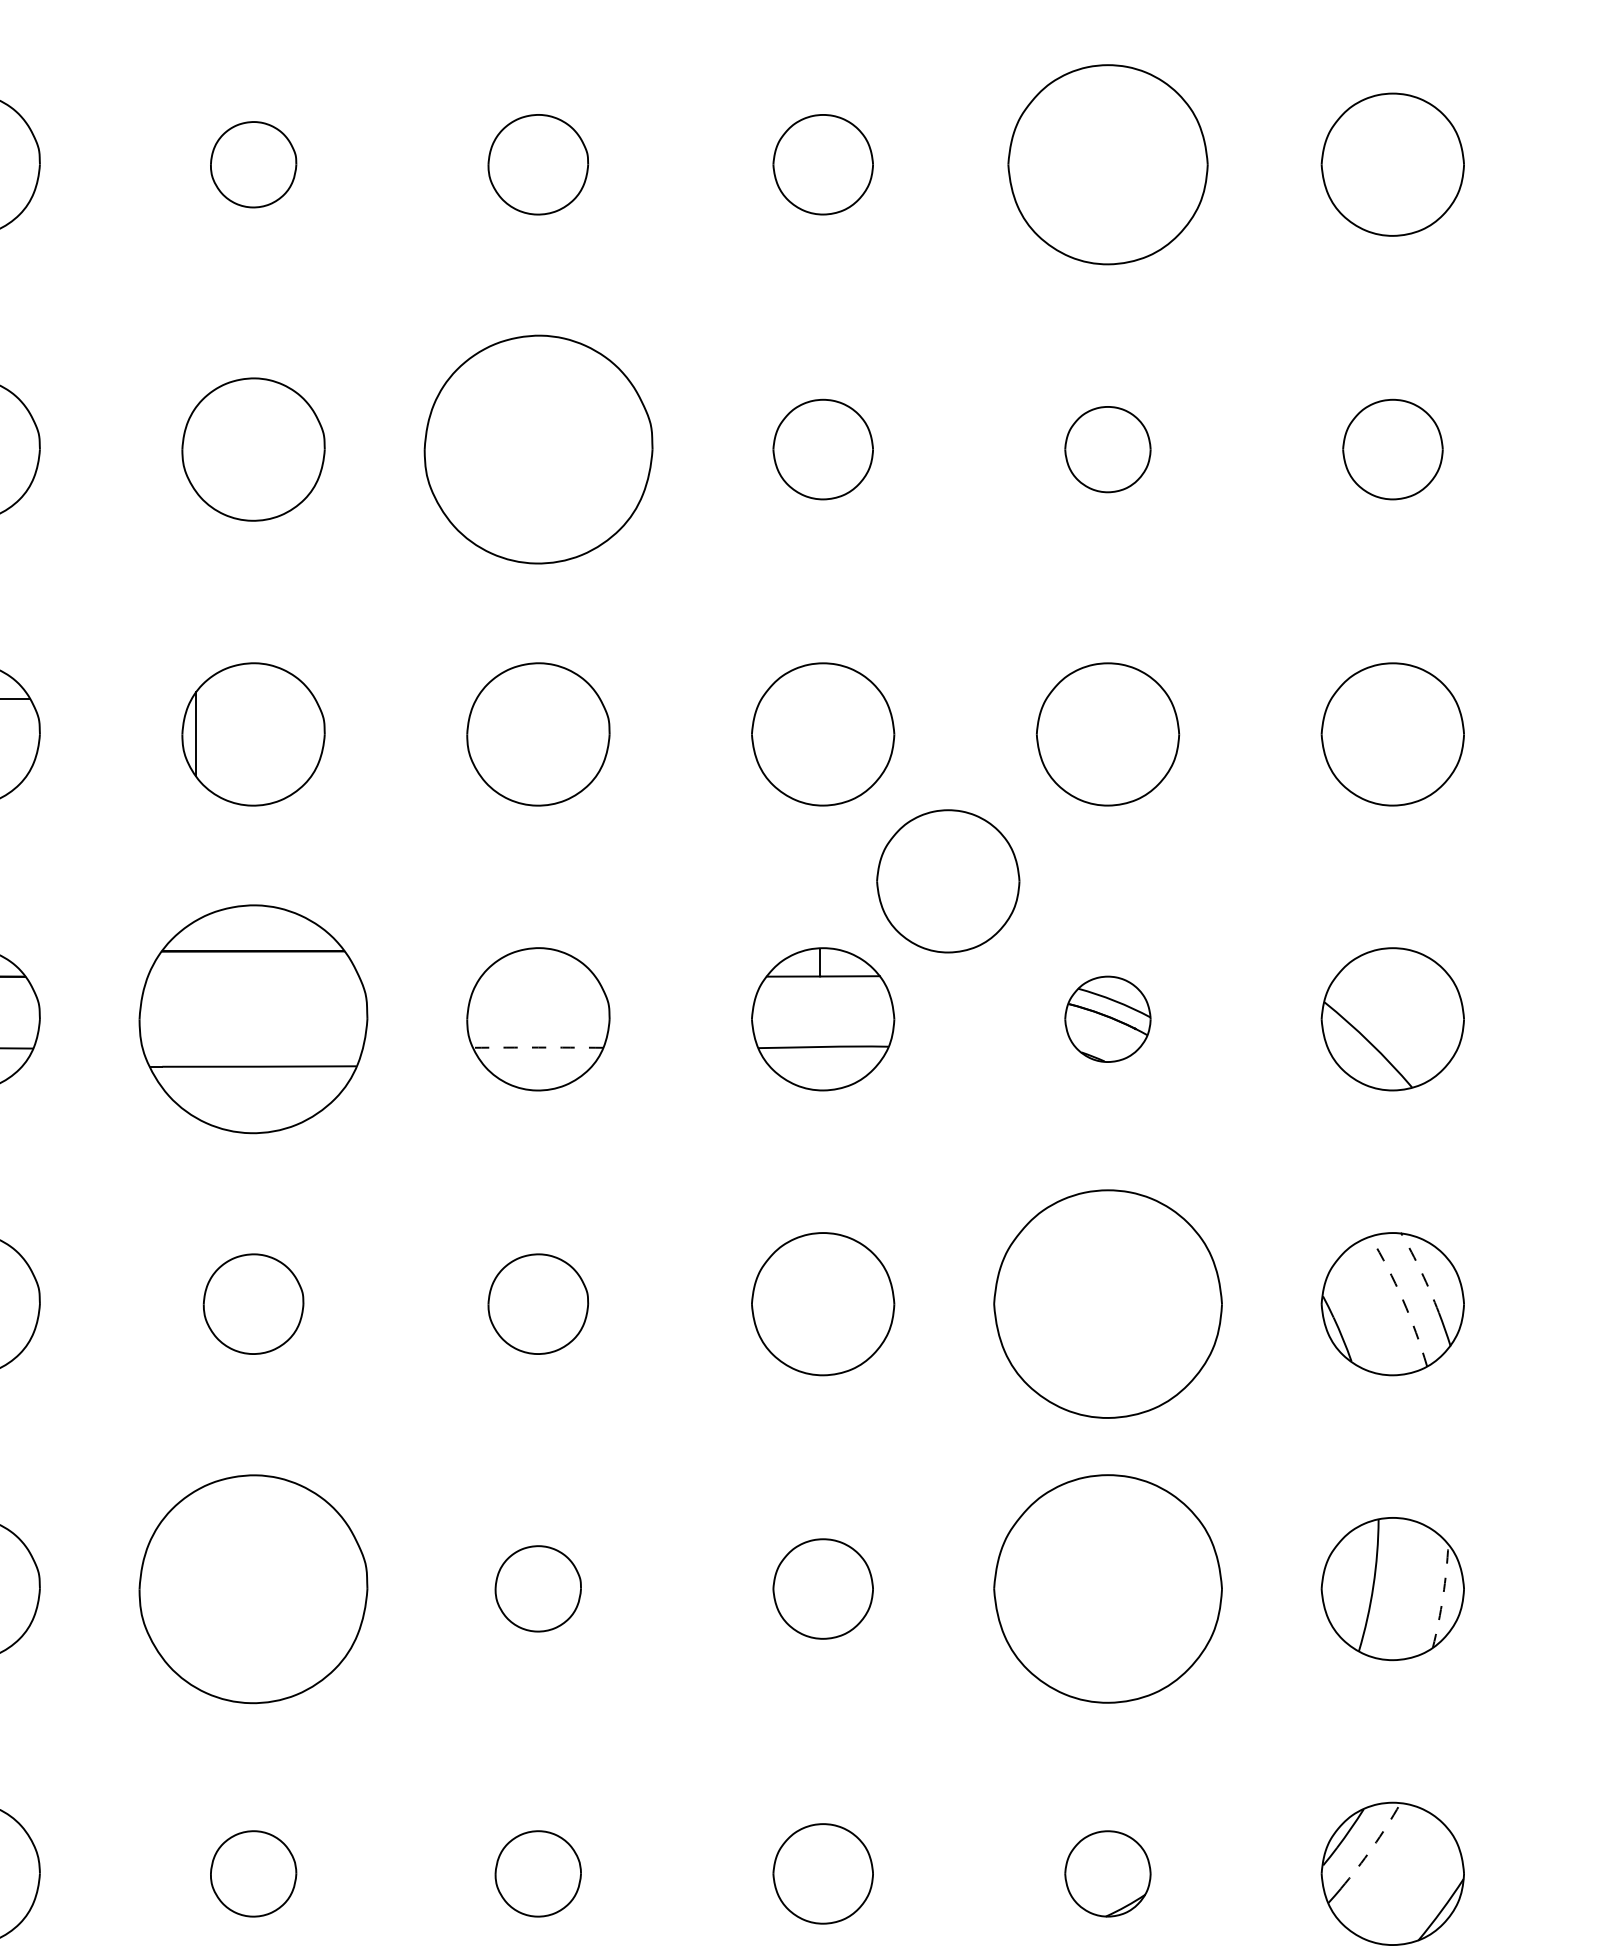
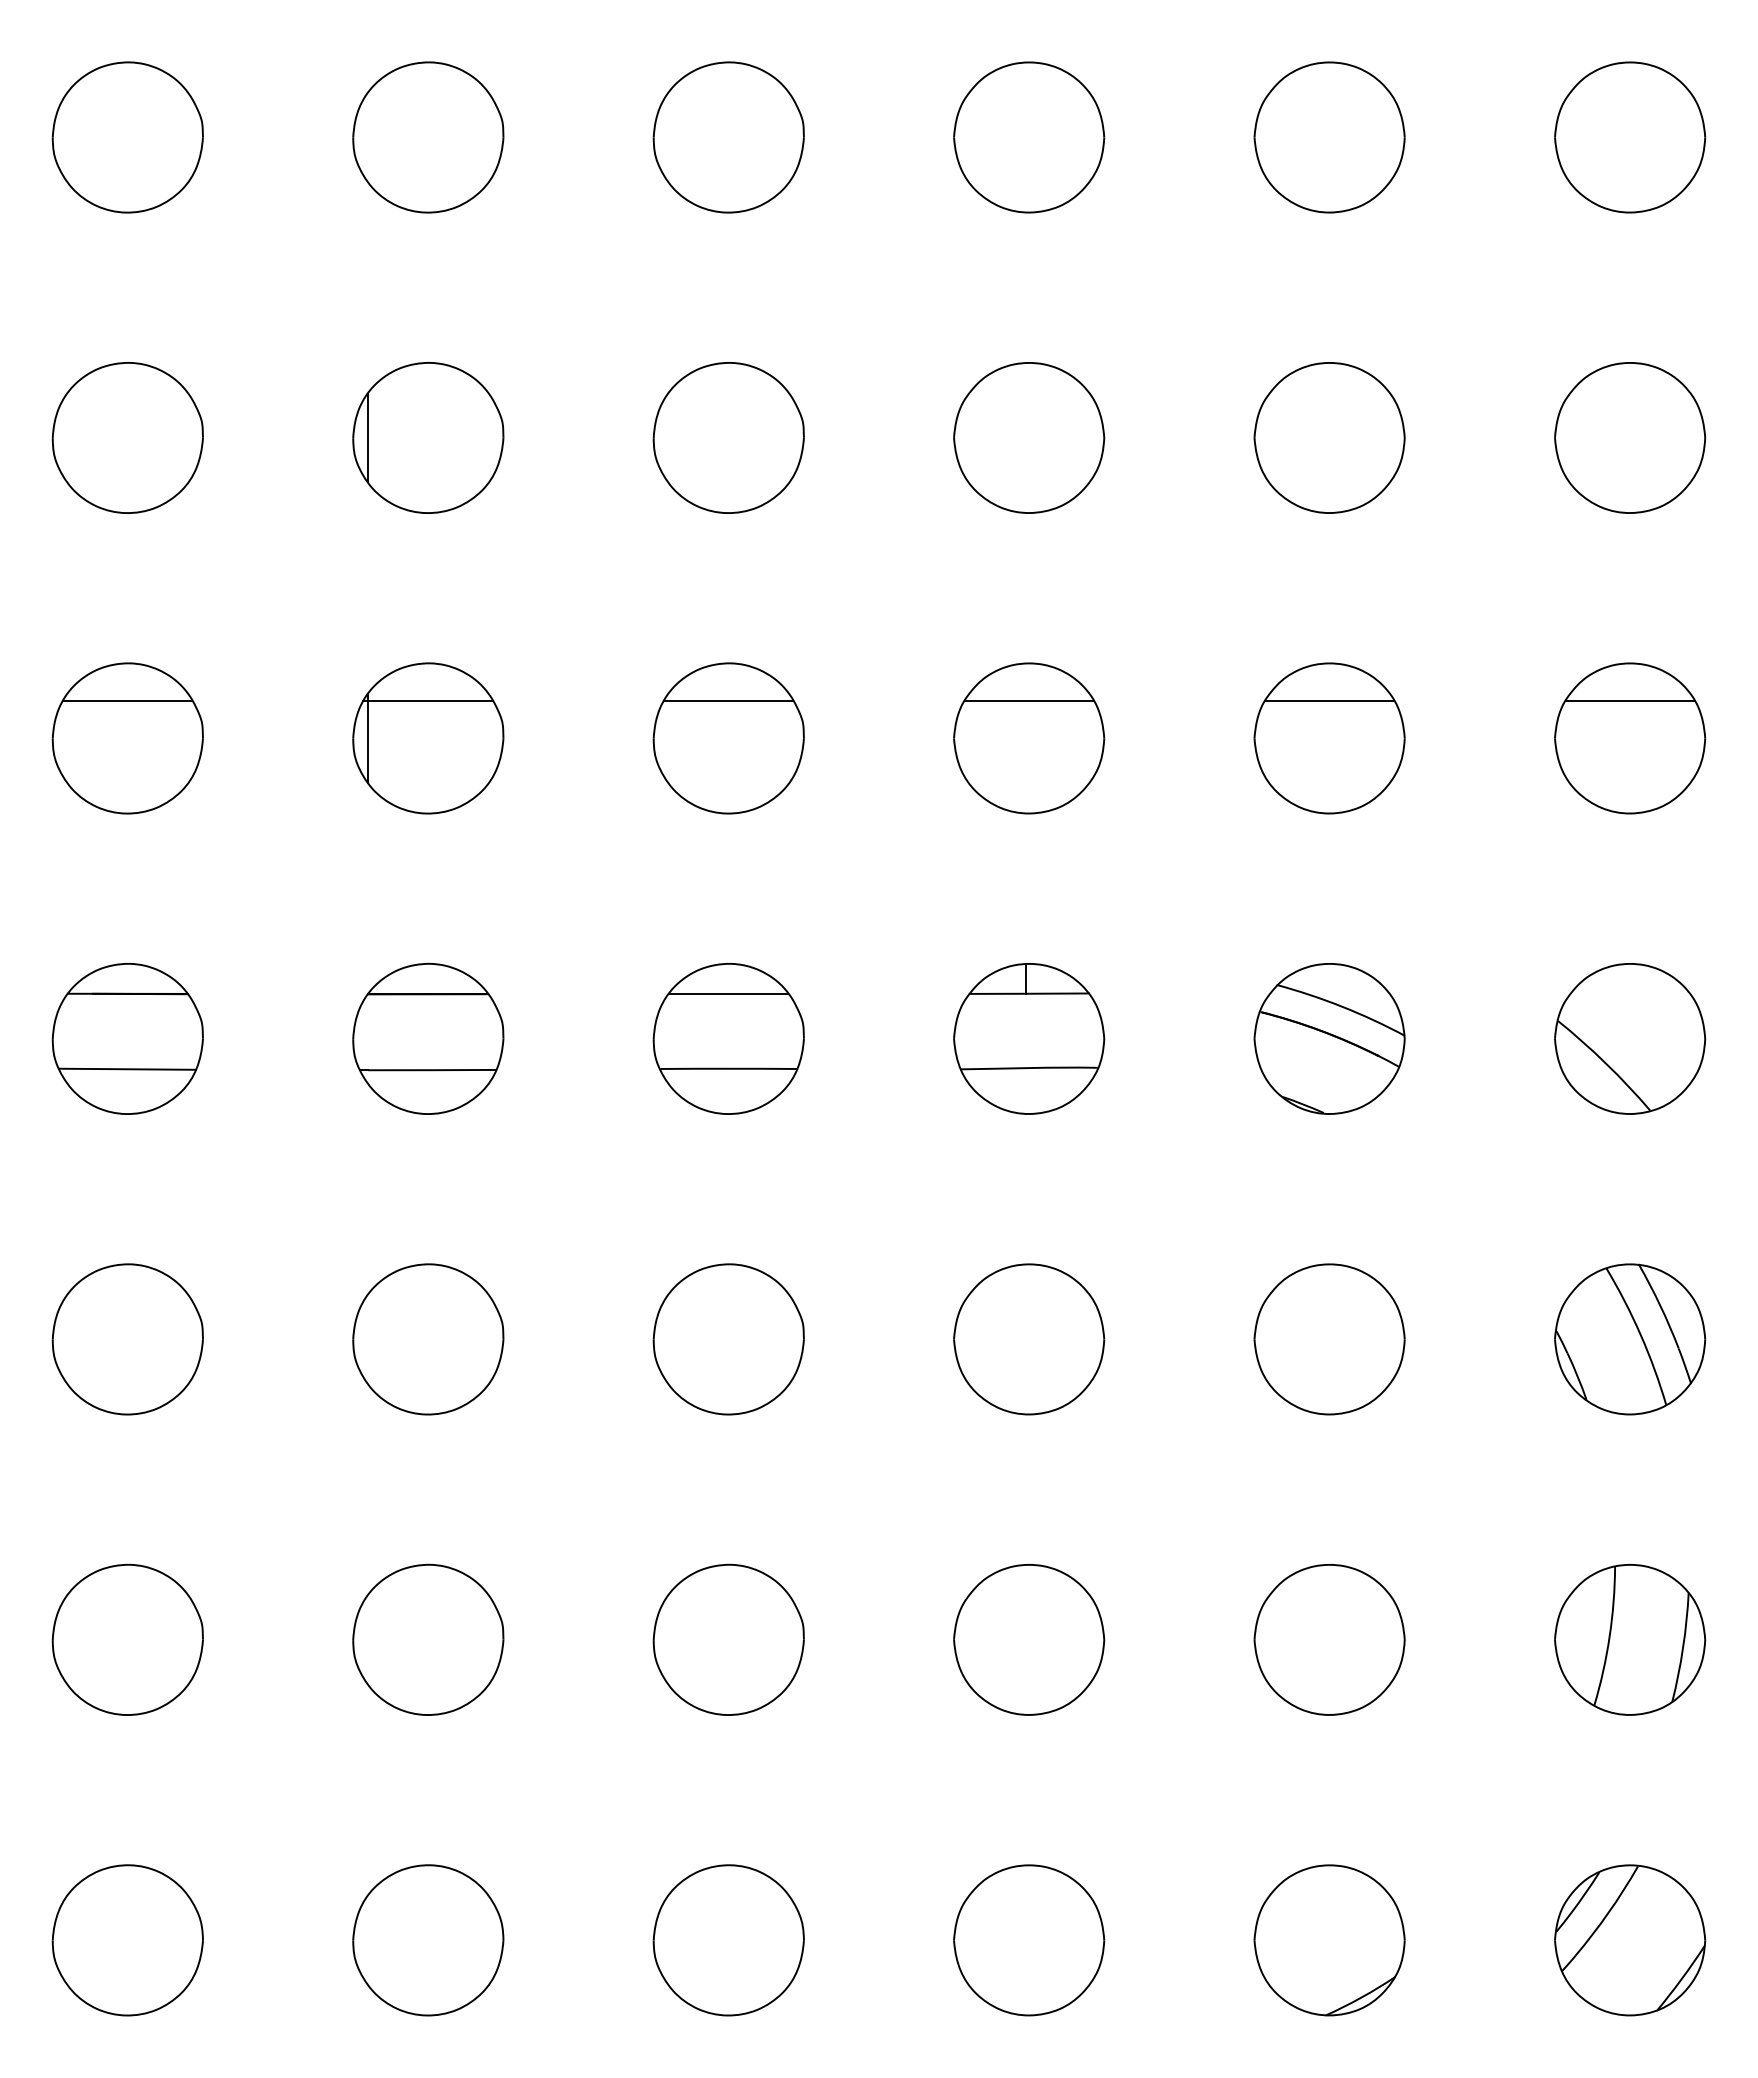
part: (253, 164) -> (428, 137), size x1.67
part: (538, 164) -> (728, 137), size x1.43
part: (823, 164) -> (1029, 137), size x1.43
part: (1107, 164) -> (1329, 137), size x0.71
line: (196, 449) -> (368, 437), added
part: (538, 449) -> (728, 437), size x0.62
part: (823, 449) -> (1029, 437), size x1.43
part: (1107, 449) -> (1329, 437), size x1.67
part: (1393, 449) -> (1630, 437), size x1.43
line: (252, 698) -> (427, 700), added
line: (538, 698) -> (728, 700), added
line: (822, 698) -> (1028, 700), added
line: (1107, 698) -> (1329, 700), added
line: (1392, 698) -> (1629, 700), added
part: (948, 881) -> (1161, 893), removed
line: (538, 976) -> (728, 993), added
part: (253, 1018) -> (428, 1038), size x0.62
part: (1107, 1018) -> (1329, 1038), size x1.67
arc: (538, 1047) -> (728, 1068), dashed -> solid
arc: (1421, 1272) -> (1660, 1305), dashed -> solid
arc: (1402, 1299) -> (1640, 1334), dashed -> solid
part: (253, 1304) -> (428, 1339), size x1.43
part: (538, 1304) -> (728, 1339), size x1.43
part: (1107, 1304) -> (1329, 1339), size x0.62
part: (253, 1588) -> (428, 1639), size x0.62
part: (538, 1588) -> (728, 1639), size x1.67
part: (823, 1588) -> (1029, 1639), size x1.43
part: (1107, 1588) -> (1329, 1639), size x0.62
arc: (1443, 1596) -> (1683, 1647), dashed -> solid
arc: (1372, 1847) -> (1608, 1912), dashed -> solid
part: (253, 1873) -> (428, 1940), size x1.67
part: (538, 1873) -> (728, 1940), size x1.67
part: (823, 1873) -> (1029, 1940), size x1.43
part: (1107, 1873) -> (1329, 1940), size x1.67

